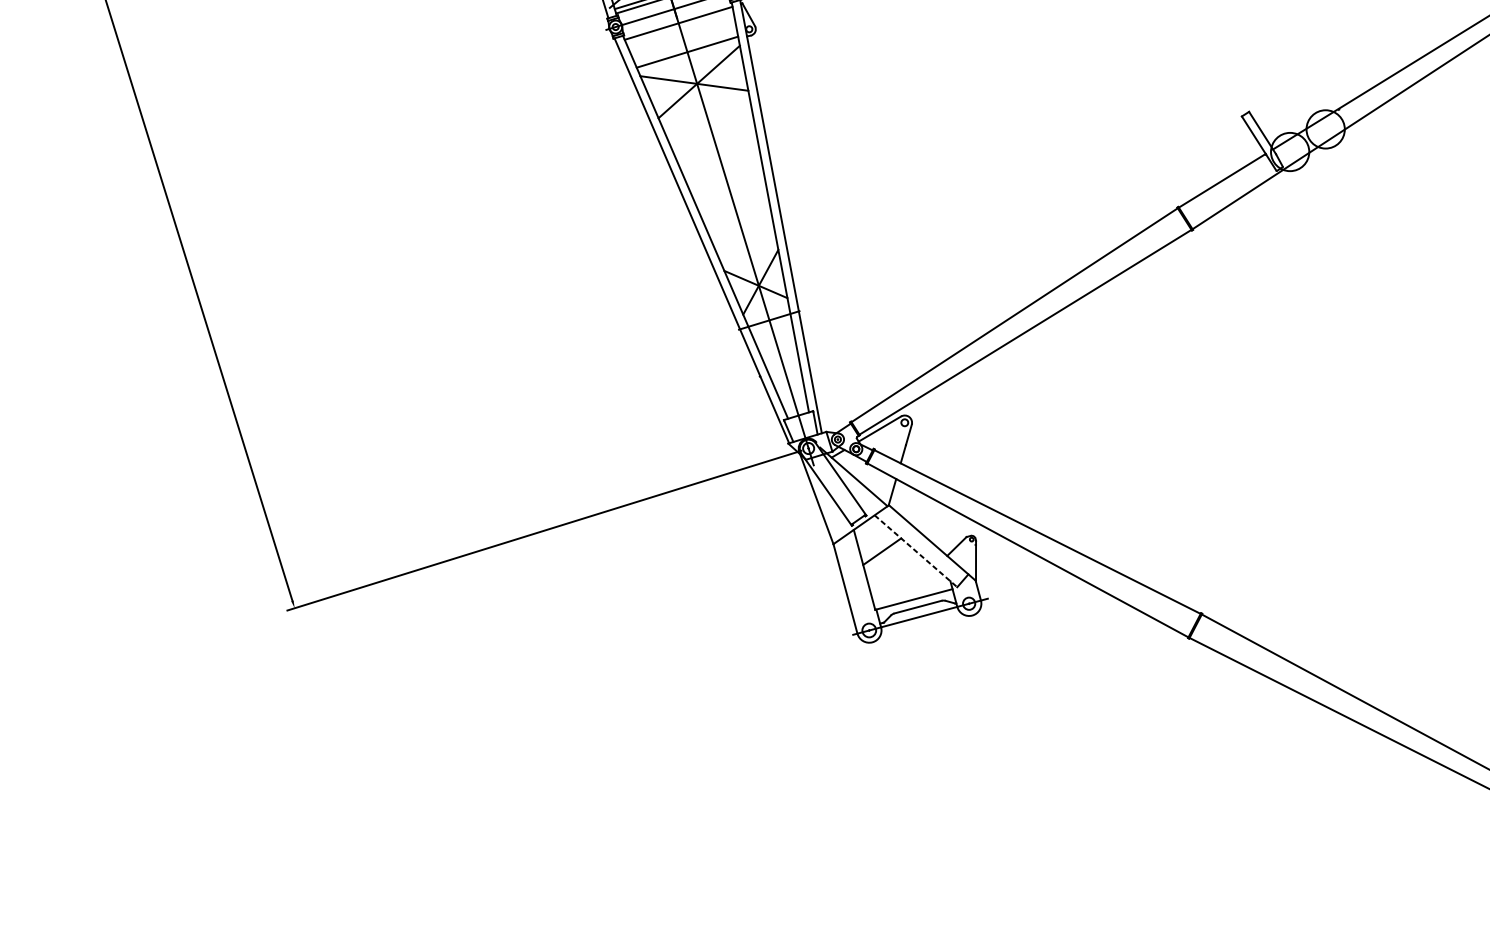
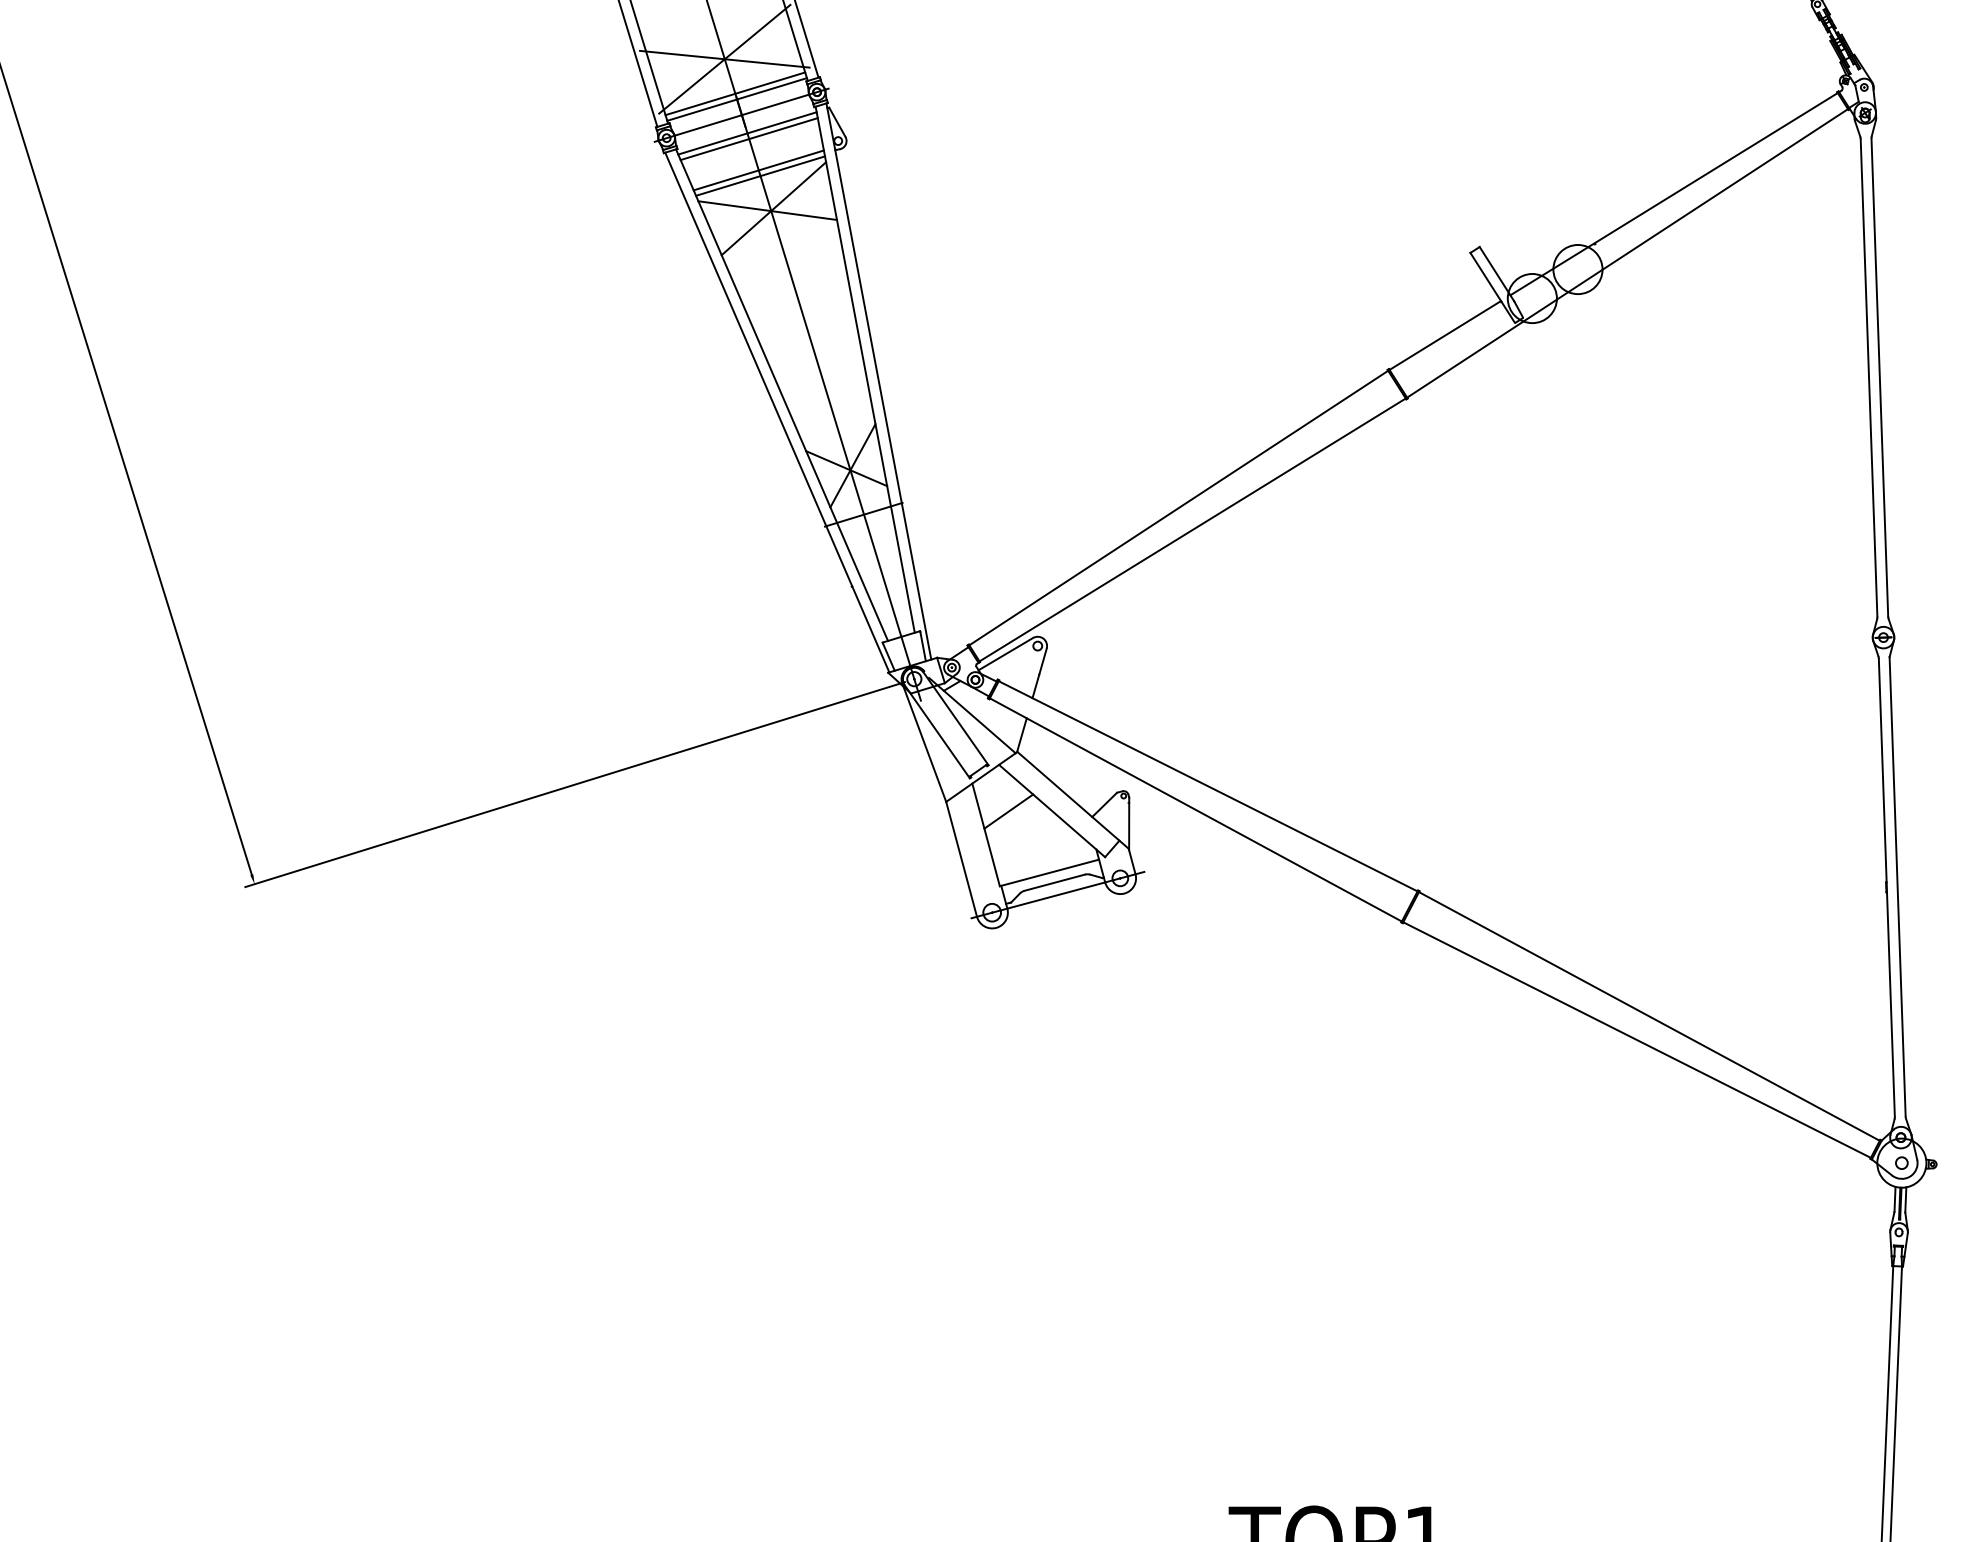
line: (679, 28) -> (748, 139), added
line: (688, 56) -> (760, 175), added
line: (916, 551) -> (1052, 811), dashed -> solid

